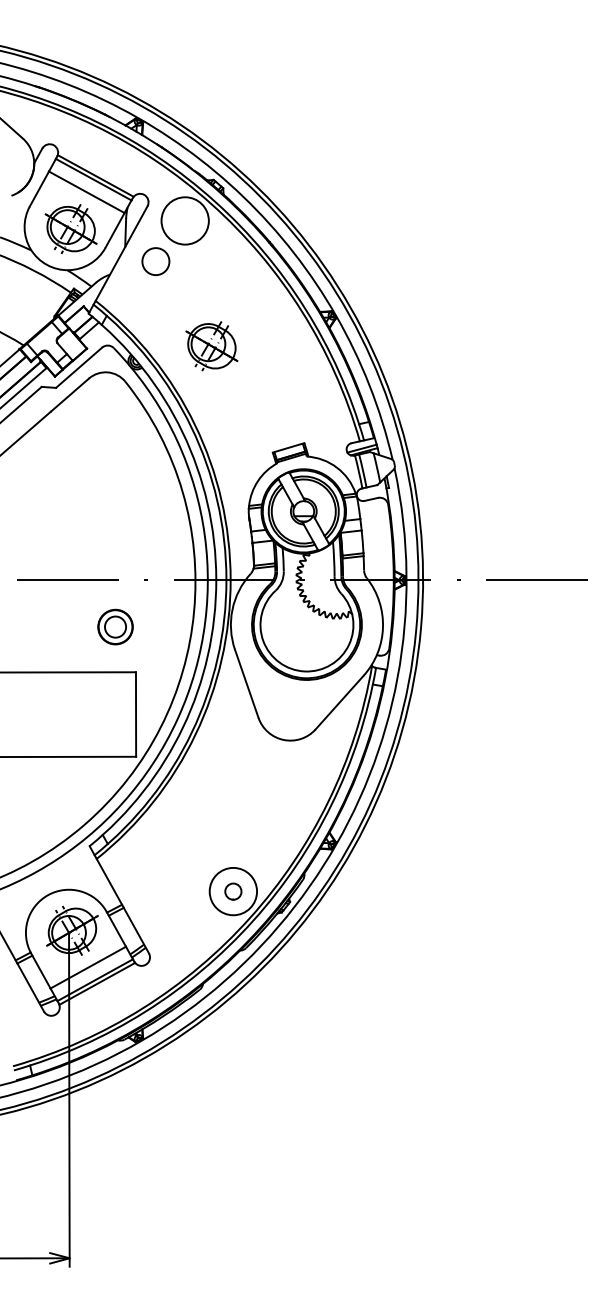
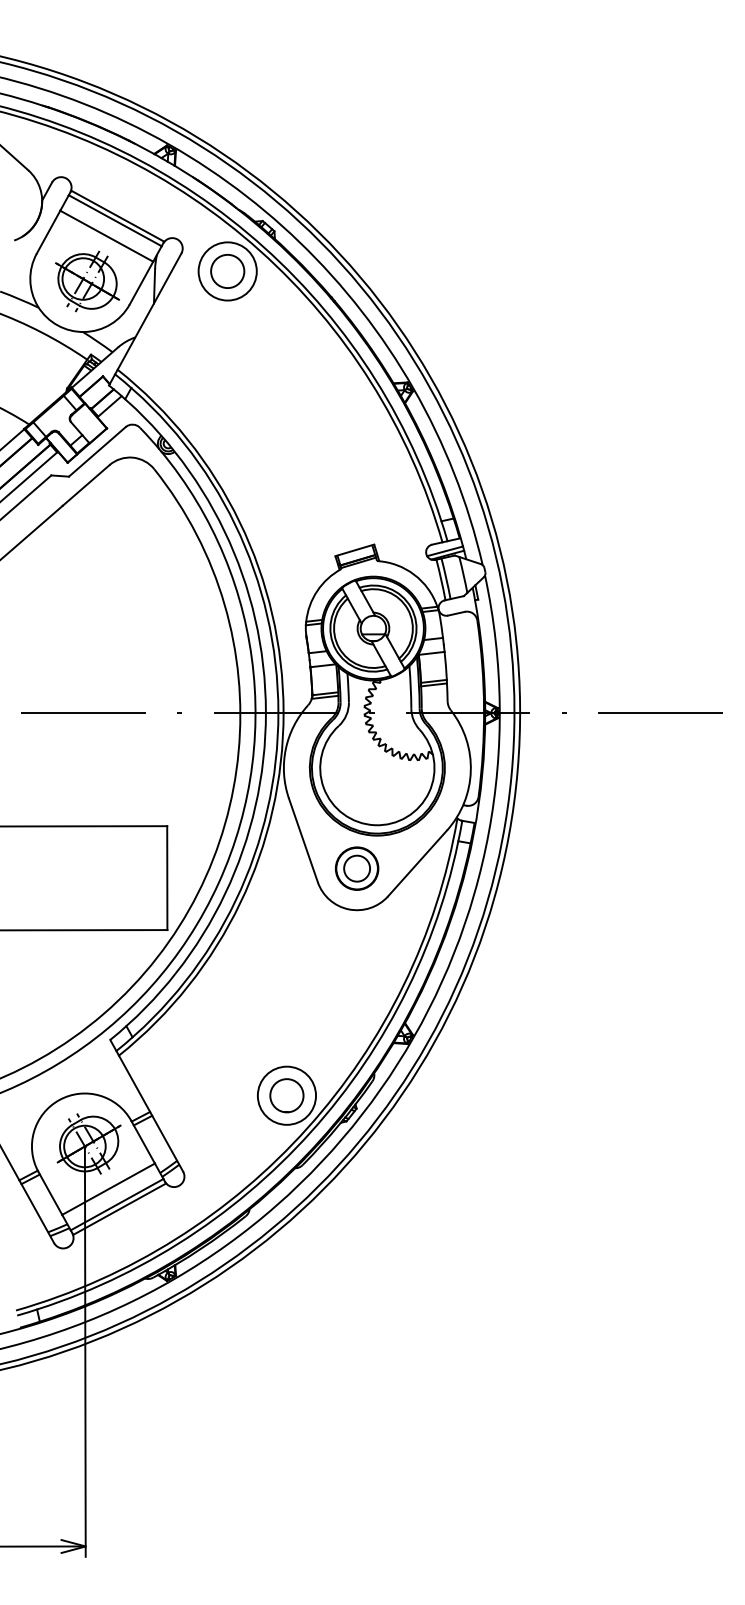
circle: (155, 261) -> (227, 271), moved
part: (211, 346) -> (260, 425), removed
part: (115, 626) -> (357, 868), moved
circle: (233, 891) -> (286, 1095), size x1.67

